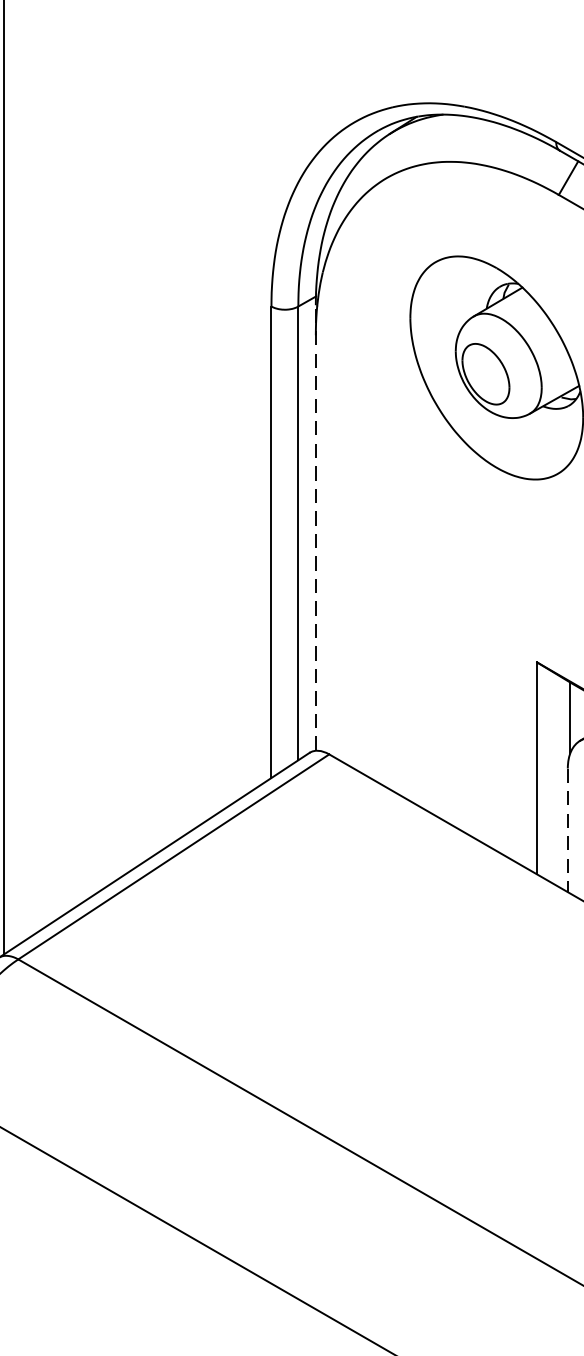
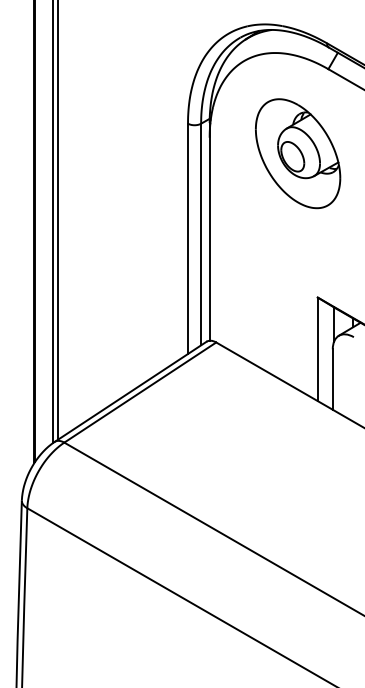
line: (315, 527) -> (209, 231), dashed -> solid
line: (567, 832) -> (332, 380), dashed -> solid

